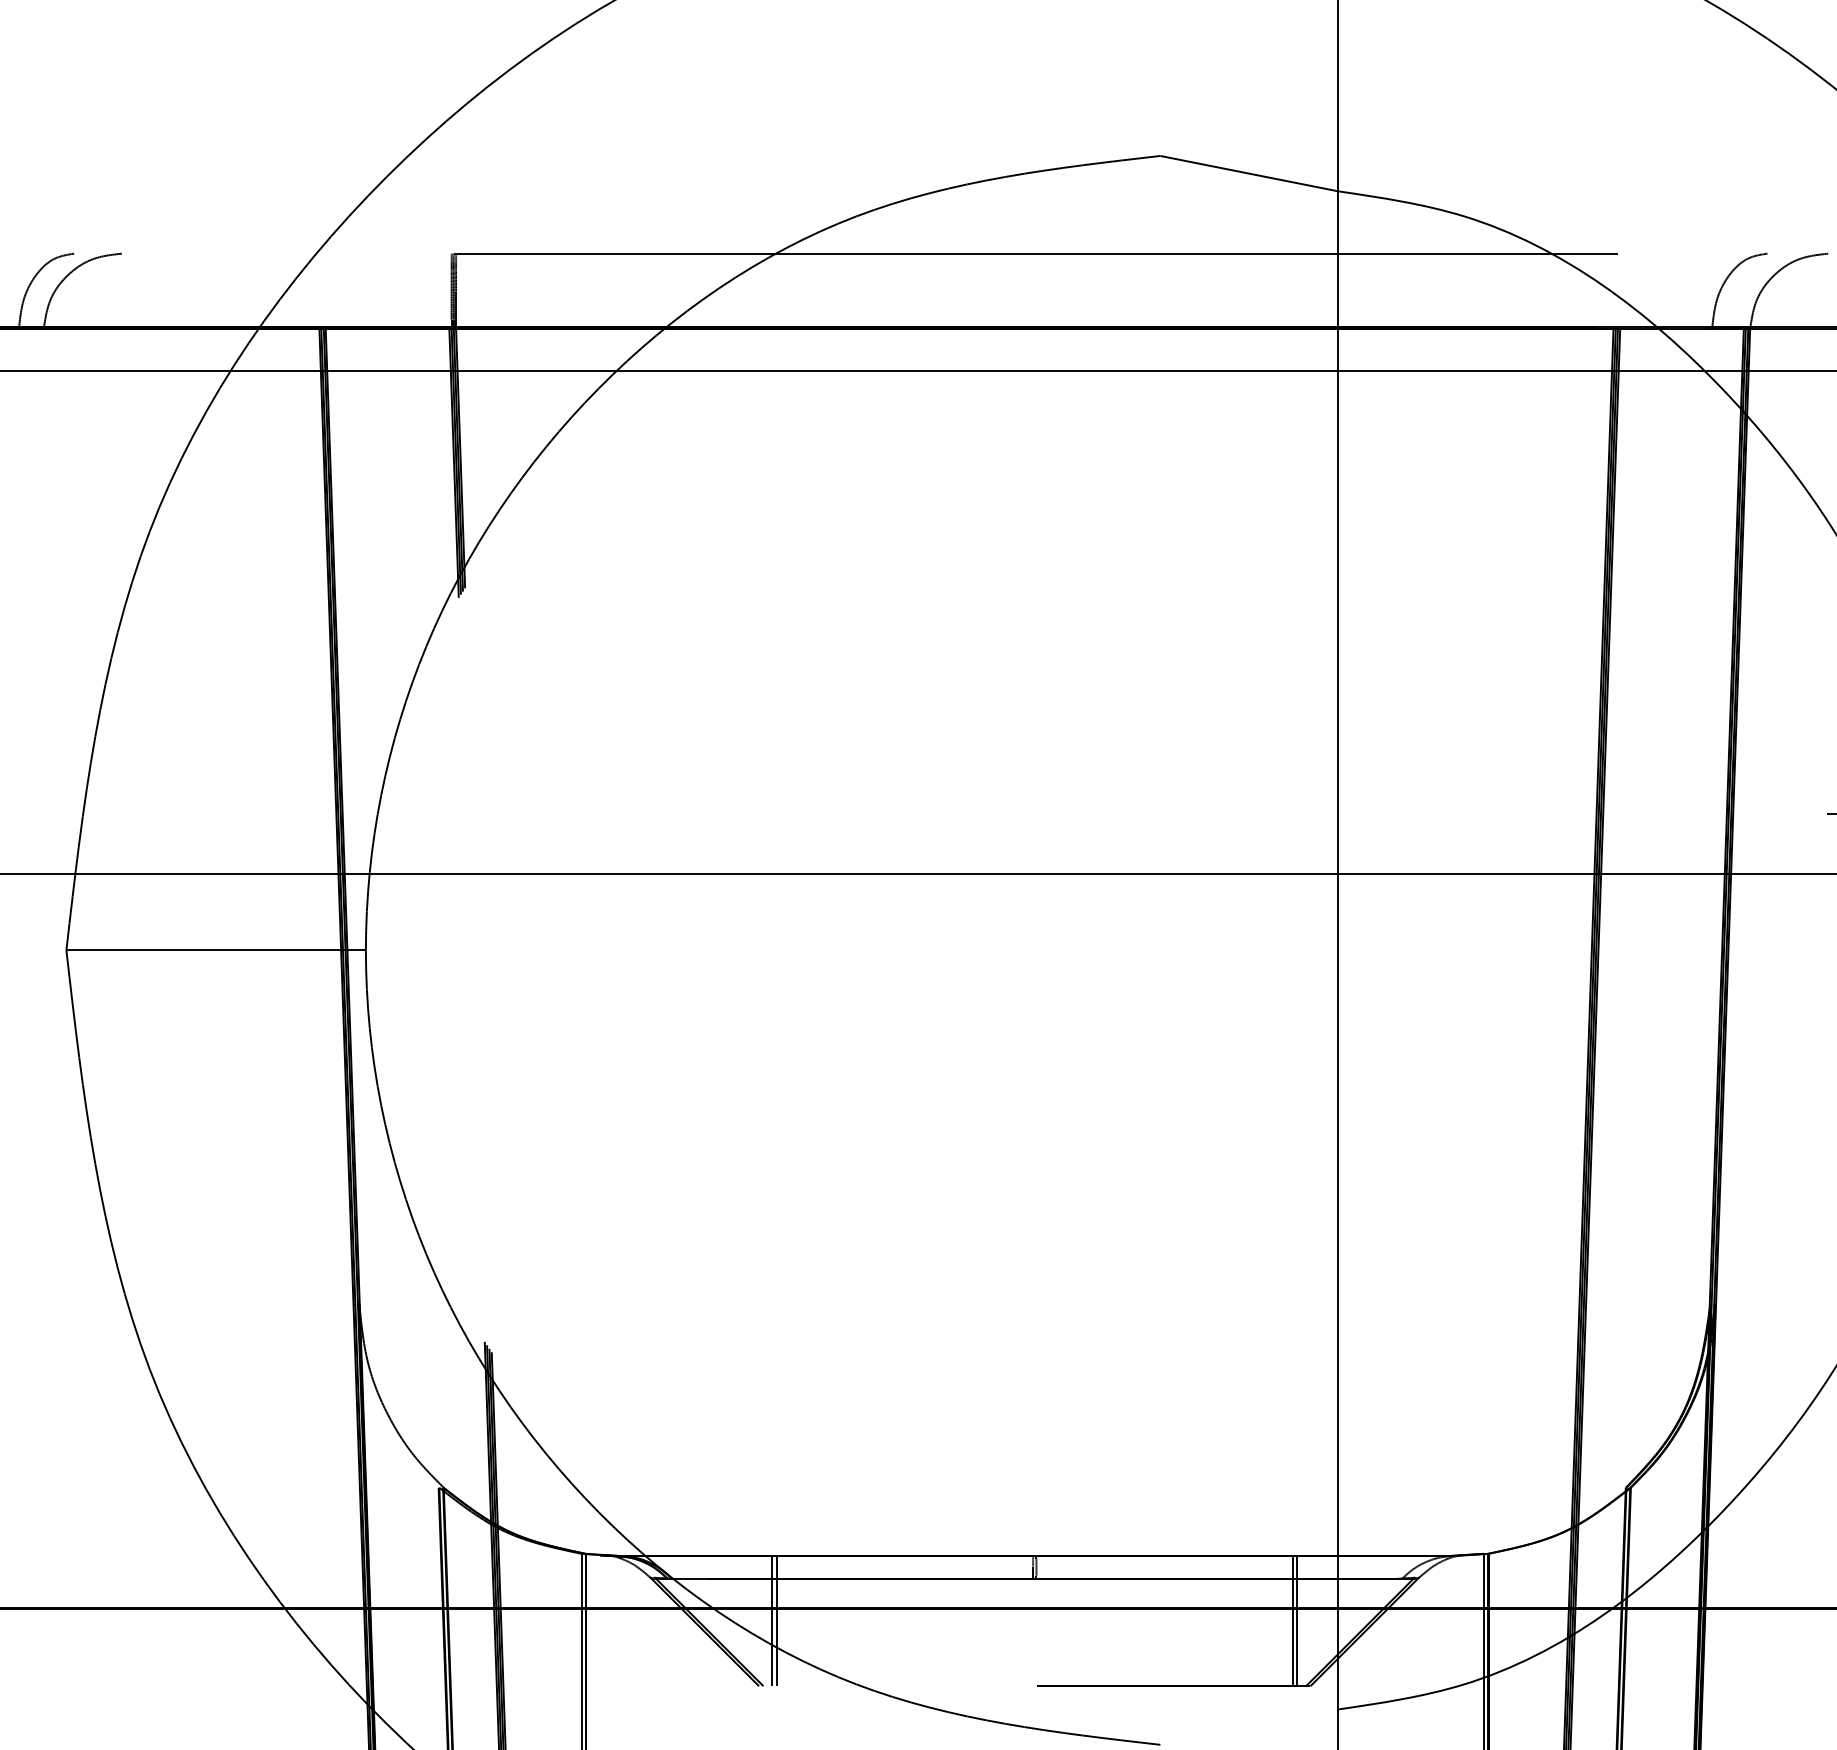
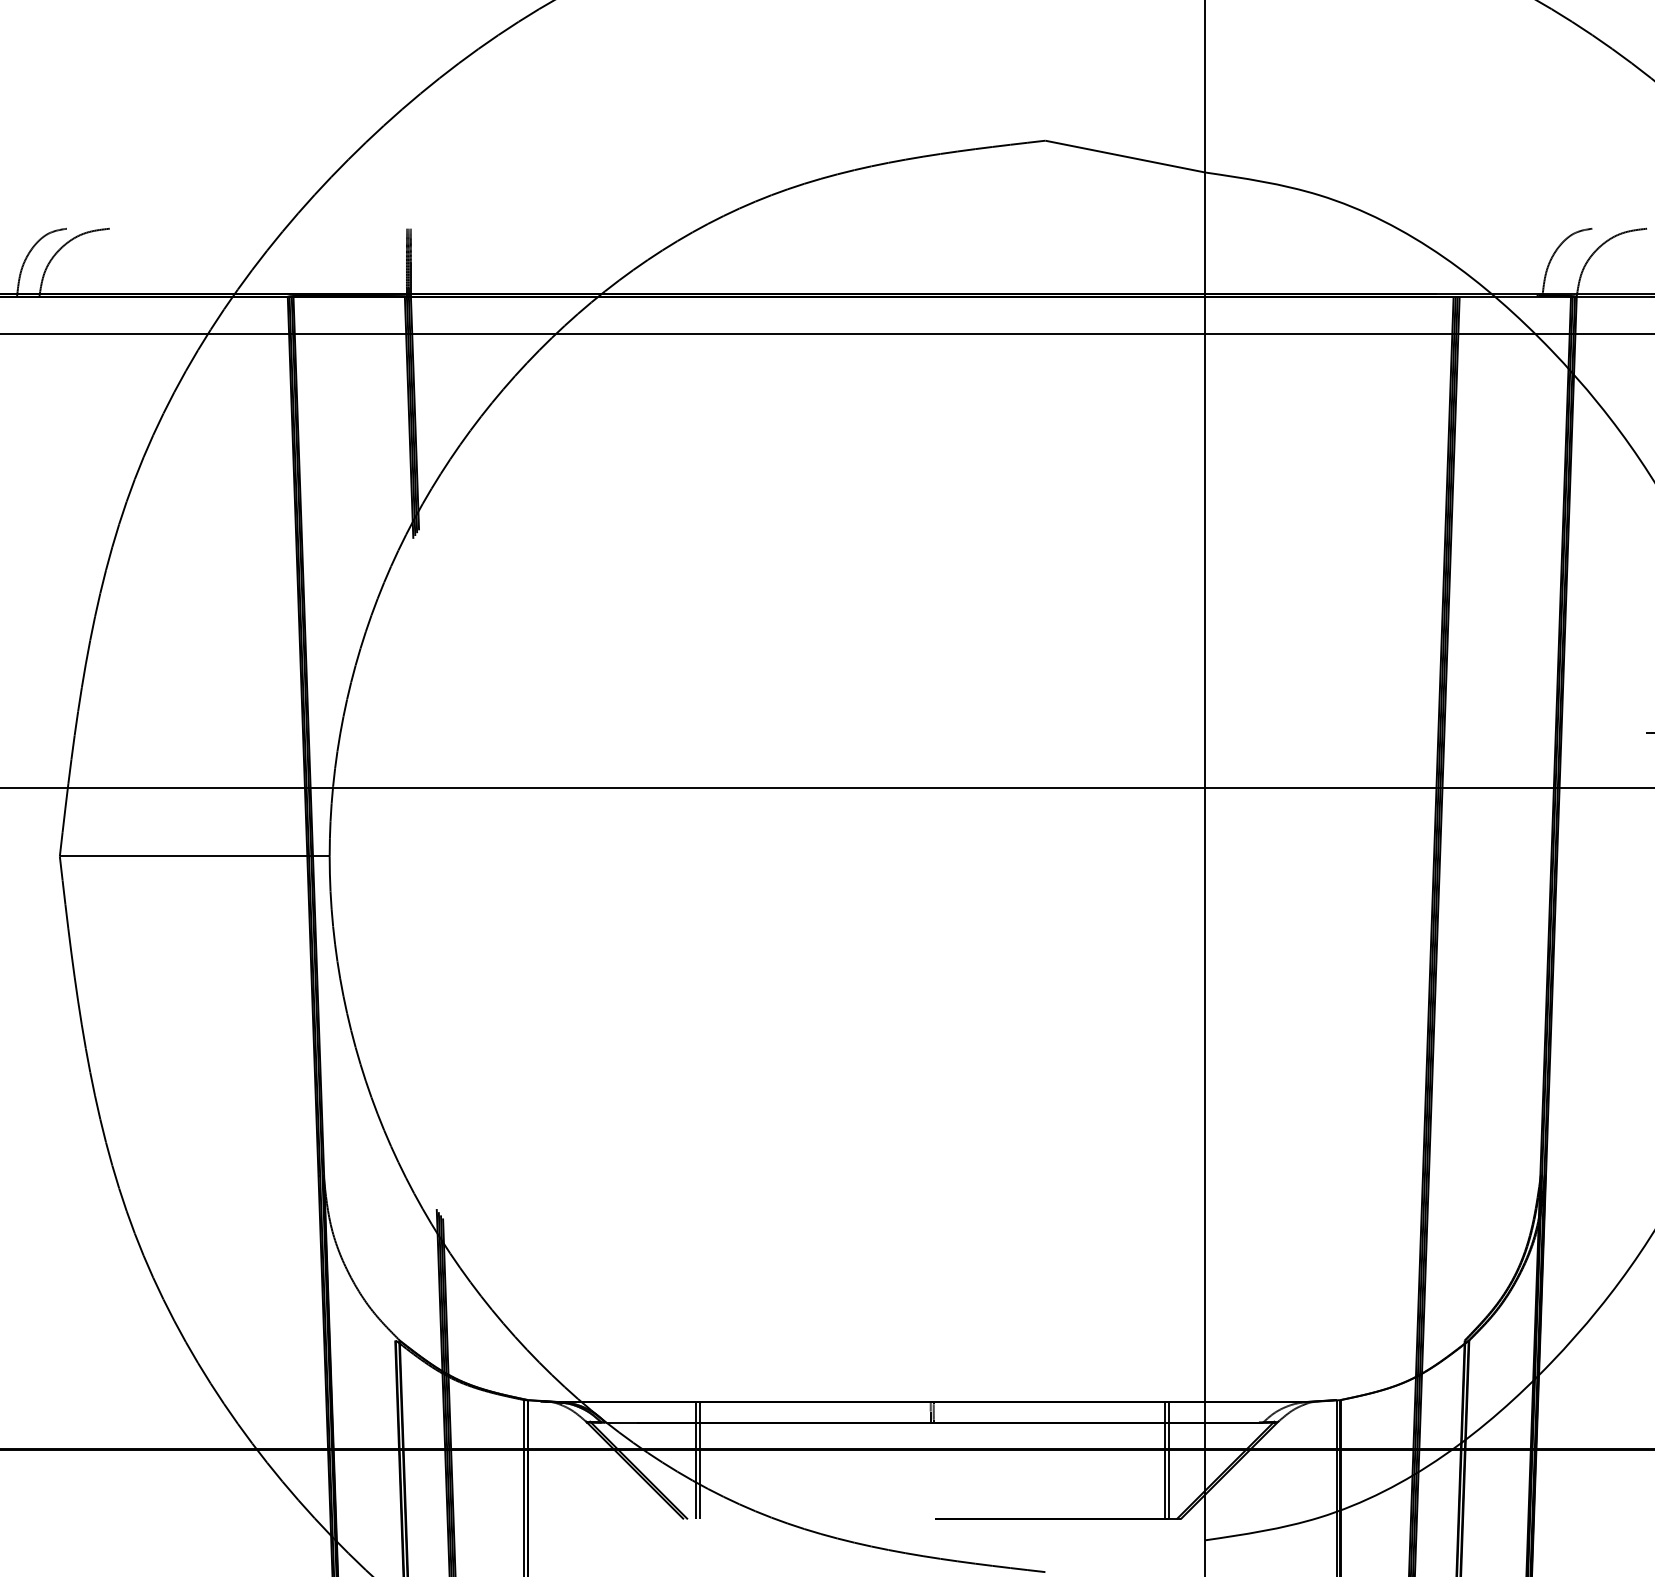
line: (1036, 253) -> (933, 228), removed

